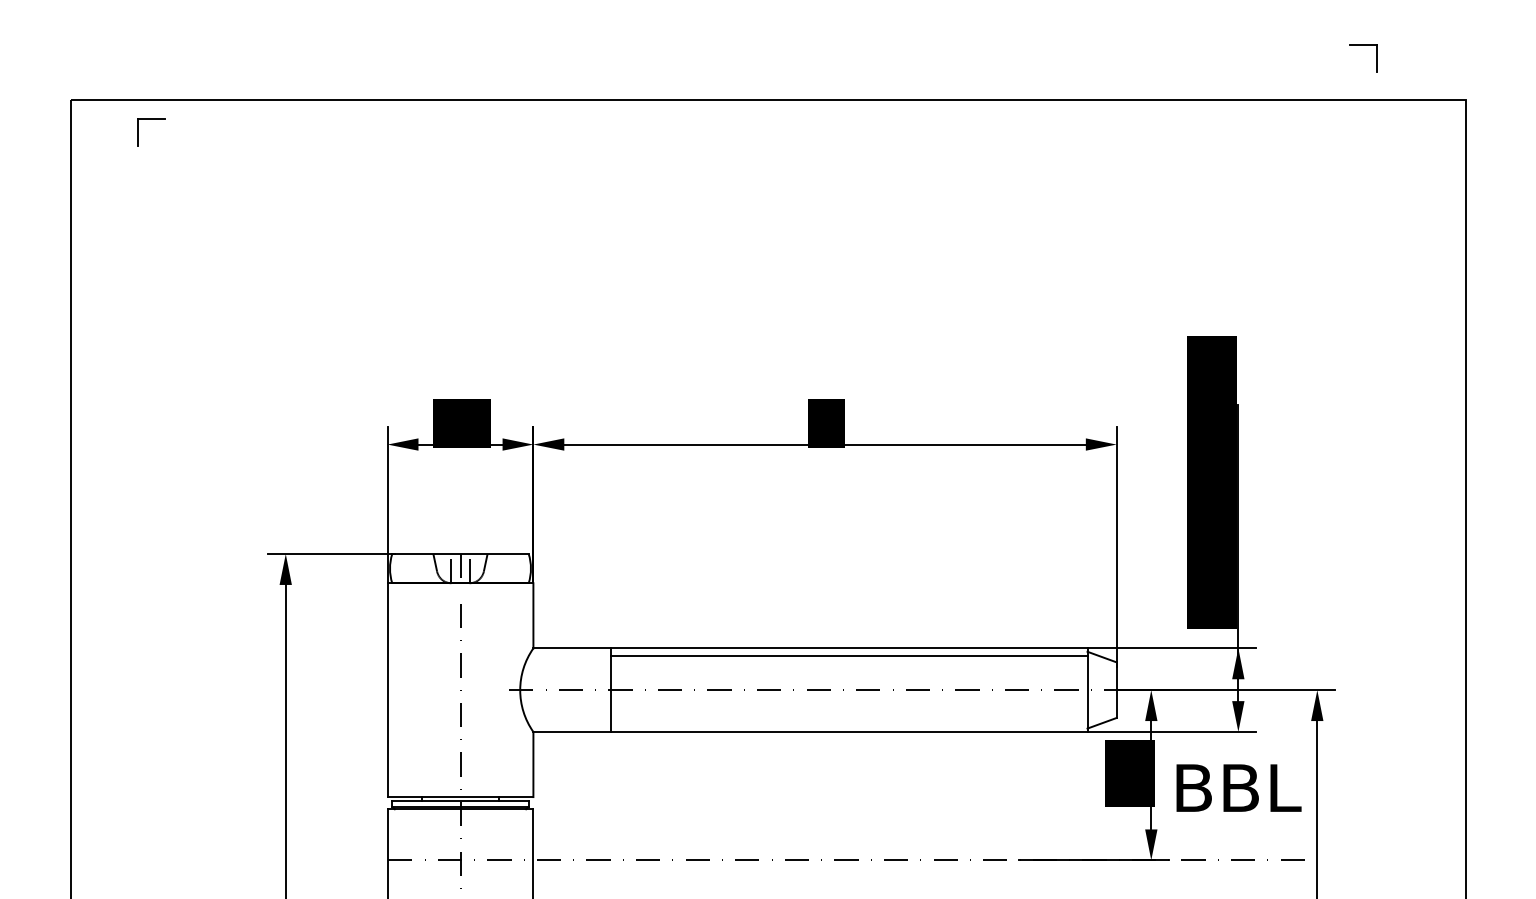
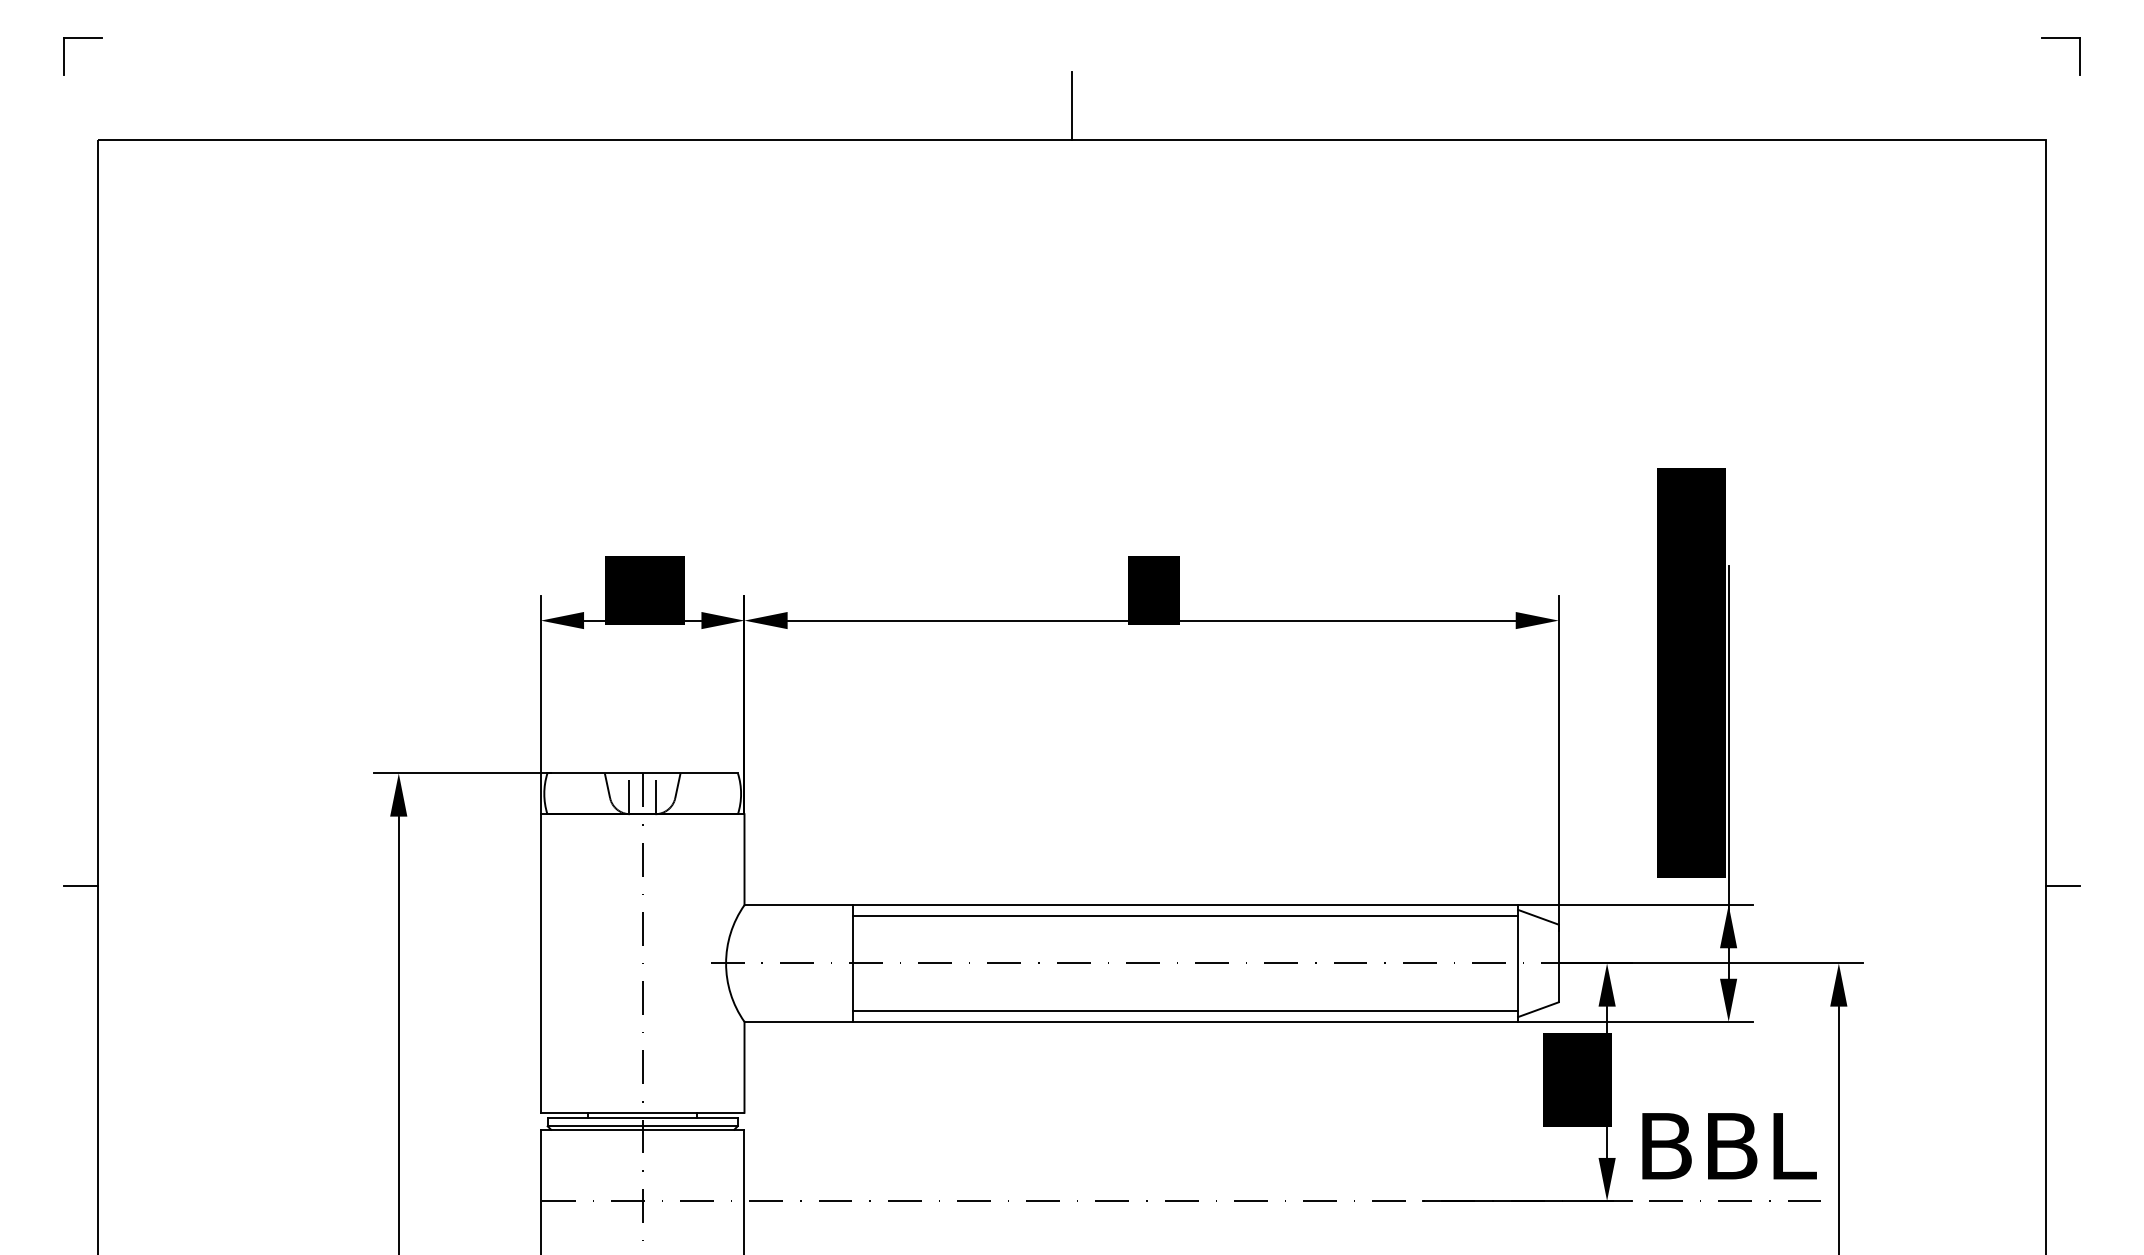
part: (1362, 45) -> (2060, 38), moved
line: (768, 75) -> (1072, 105), added
part: (150, 120) -> (82, 38), moved
line: (58, 634) -> (81, 885), added
line: (1477, 634) -> (2062, 885), added
line: (849, 724) -> (1185, 1011), added
text: (1238, 788) -> (1729, 1146), moved

